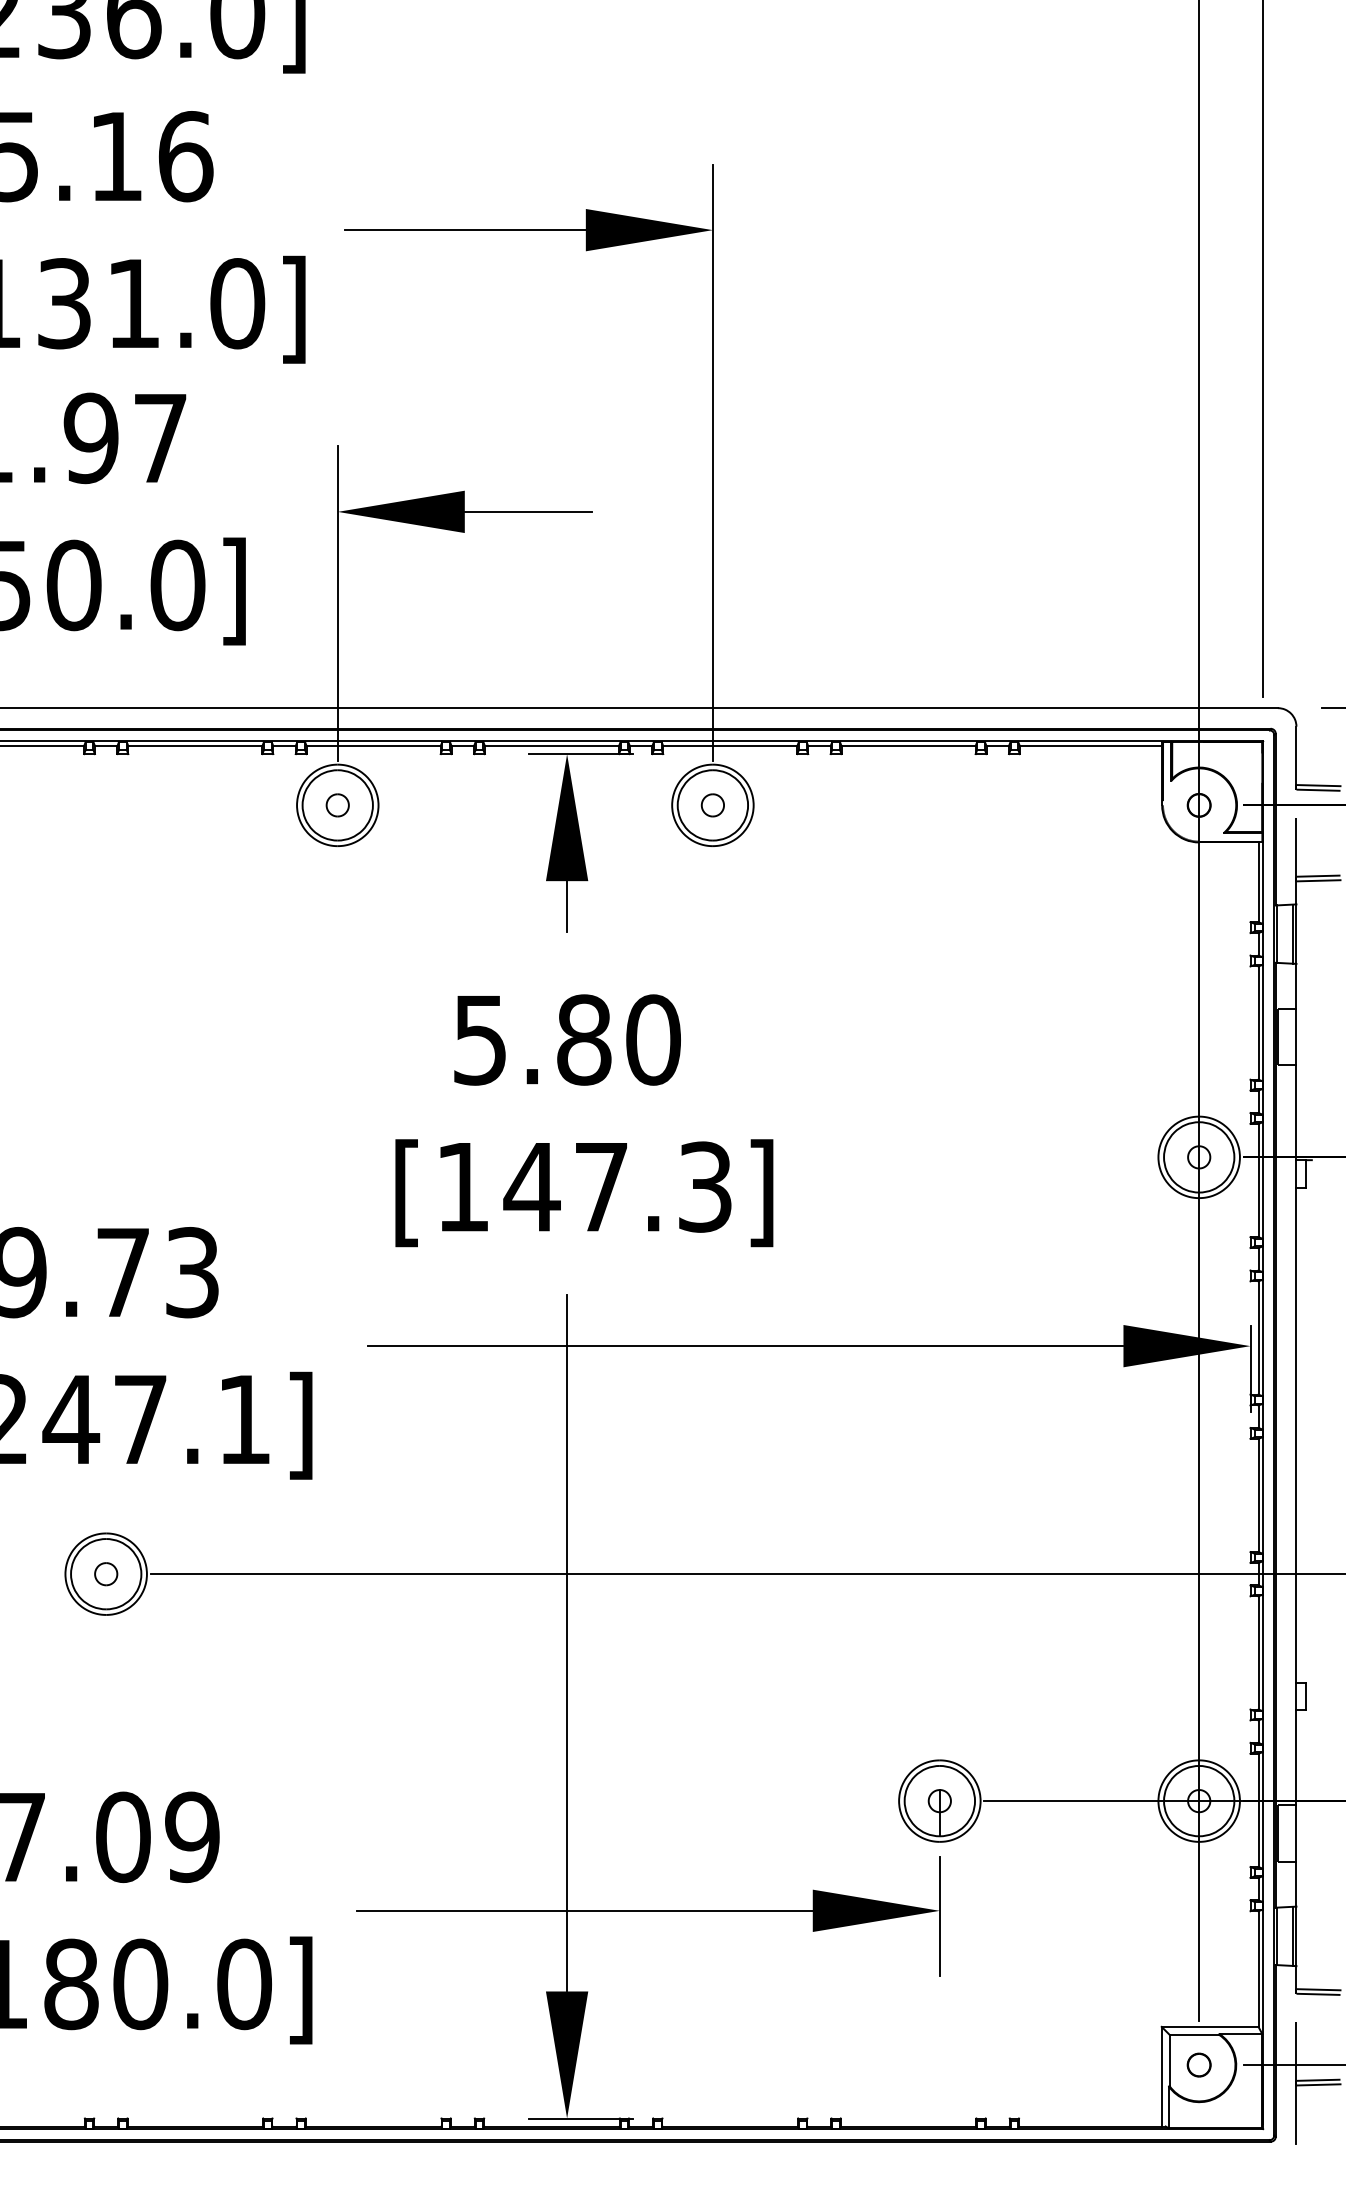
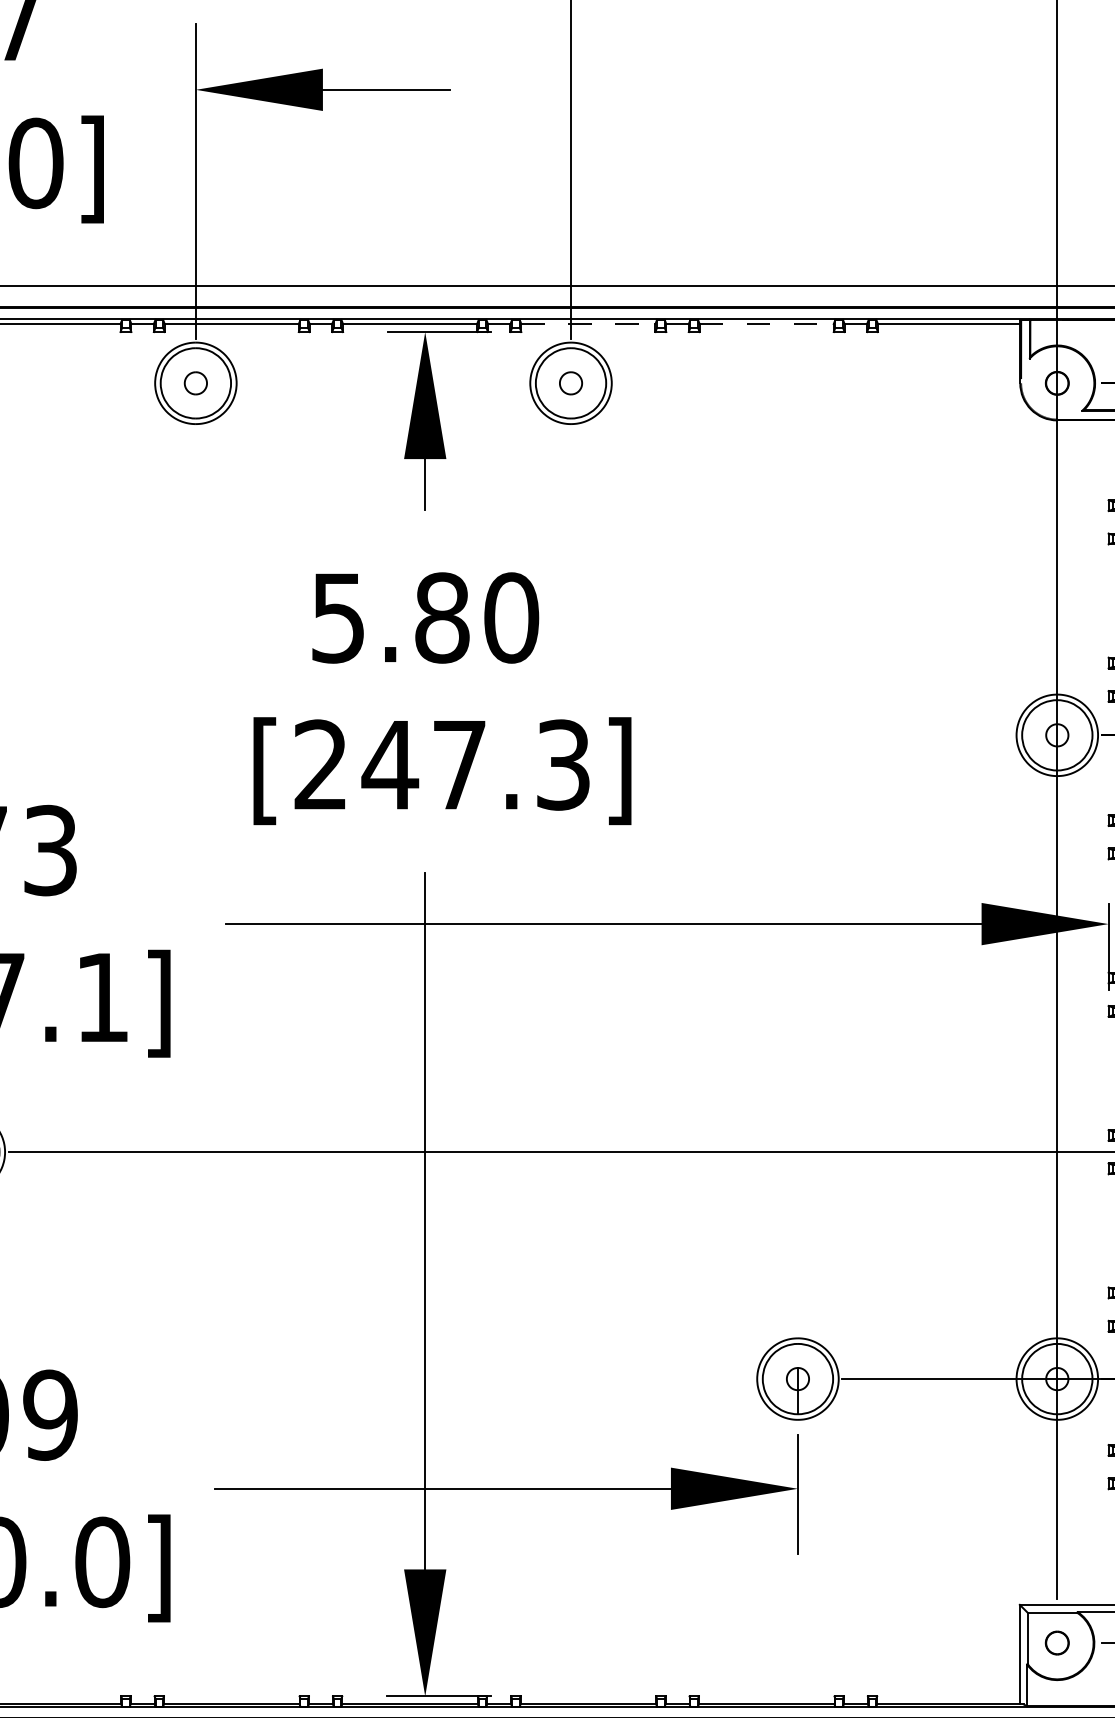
line: (730, 746) -> (588, 324), solid -> dashed
line: (909, 746) -> (767, 324), solid -> dashed
text: (461, 1186) -> (319, 764), [147.3] -> [247.3]

